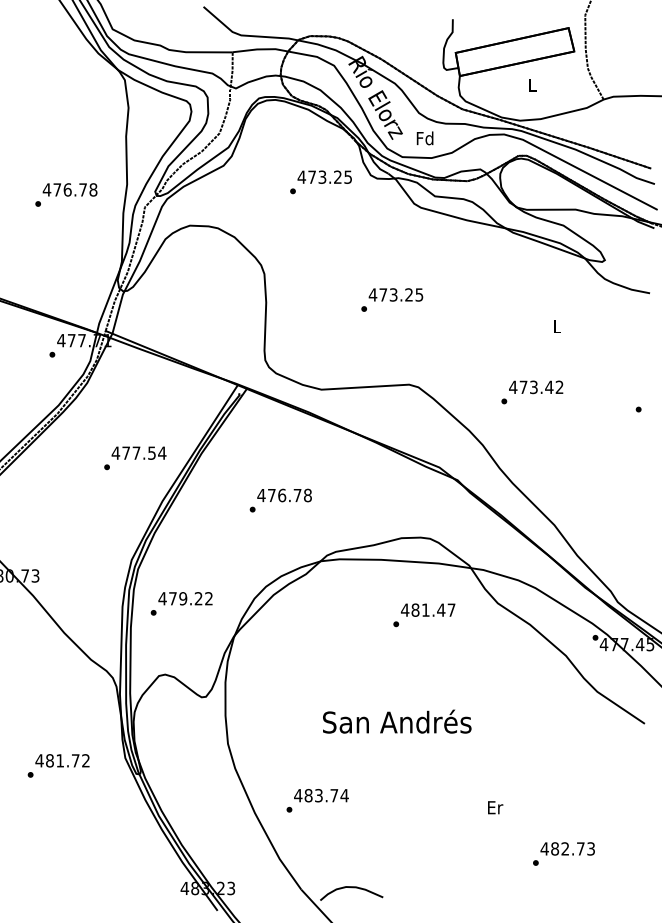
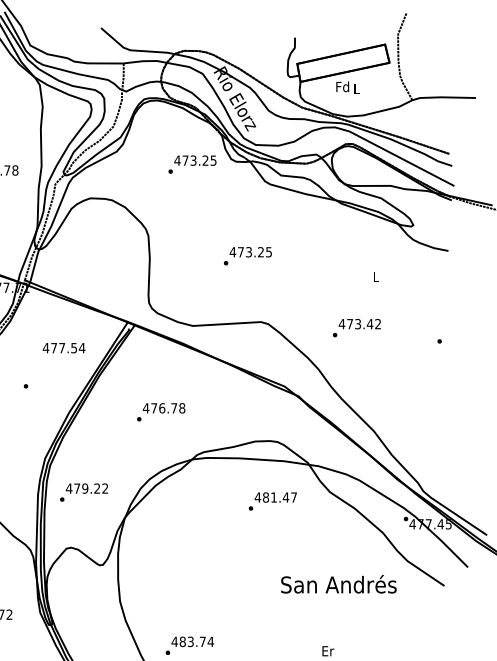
text: (424, 138) -> (342, 86), moved
text: (138, 452) -> (63, 347), moved
text: (397, 721) -> (339, 584), moved

